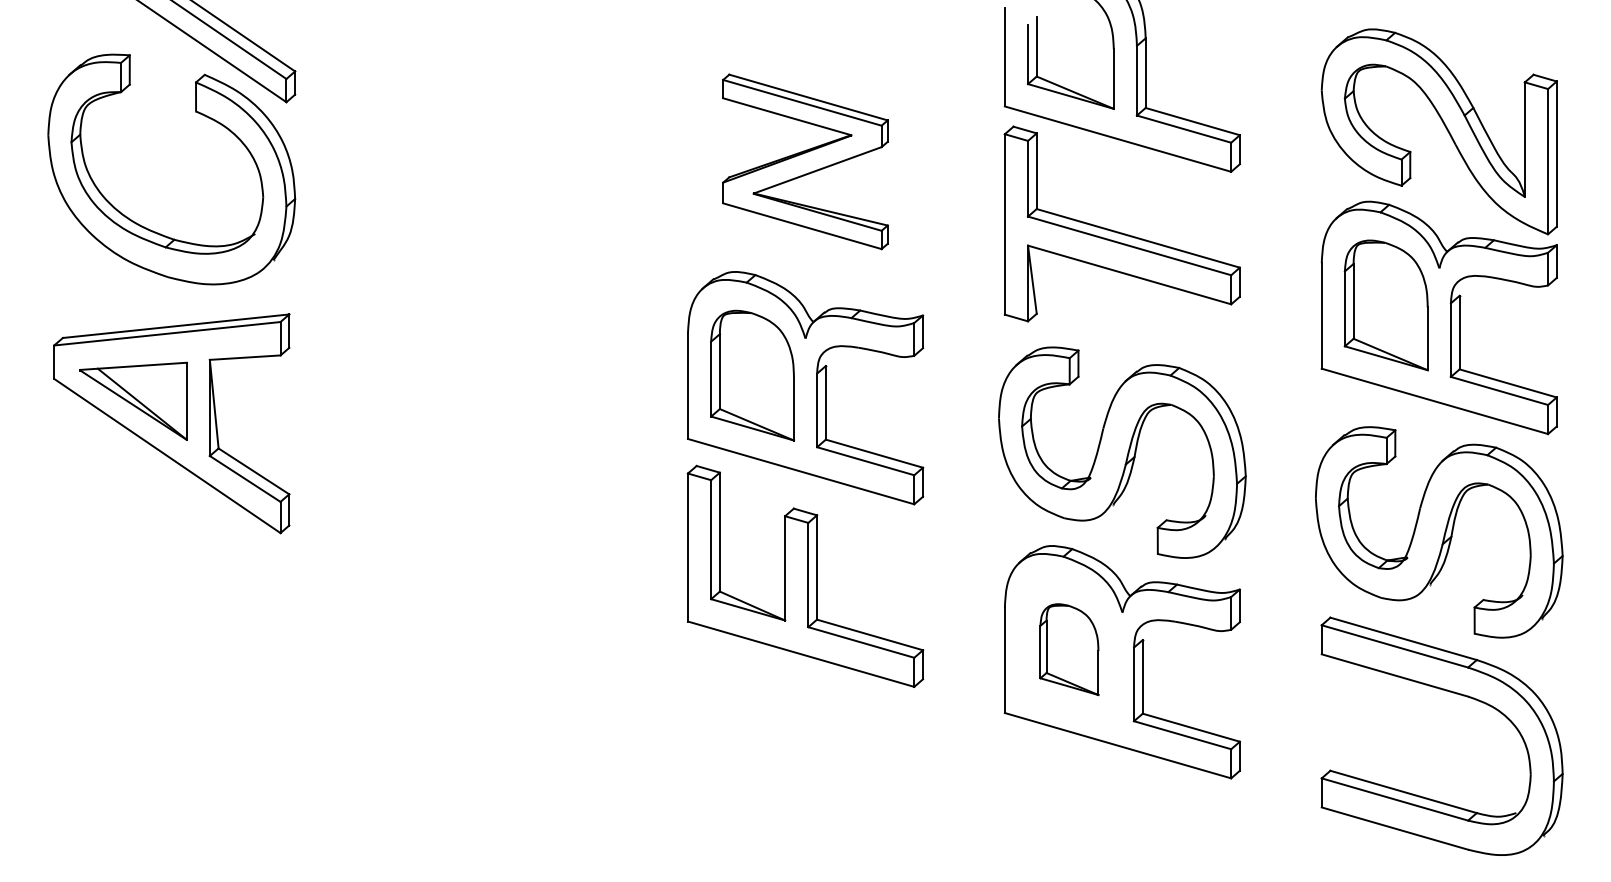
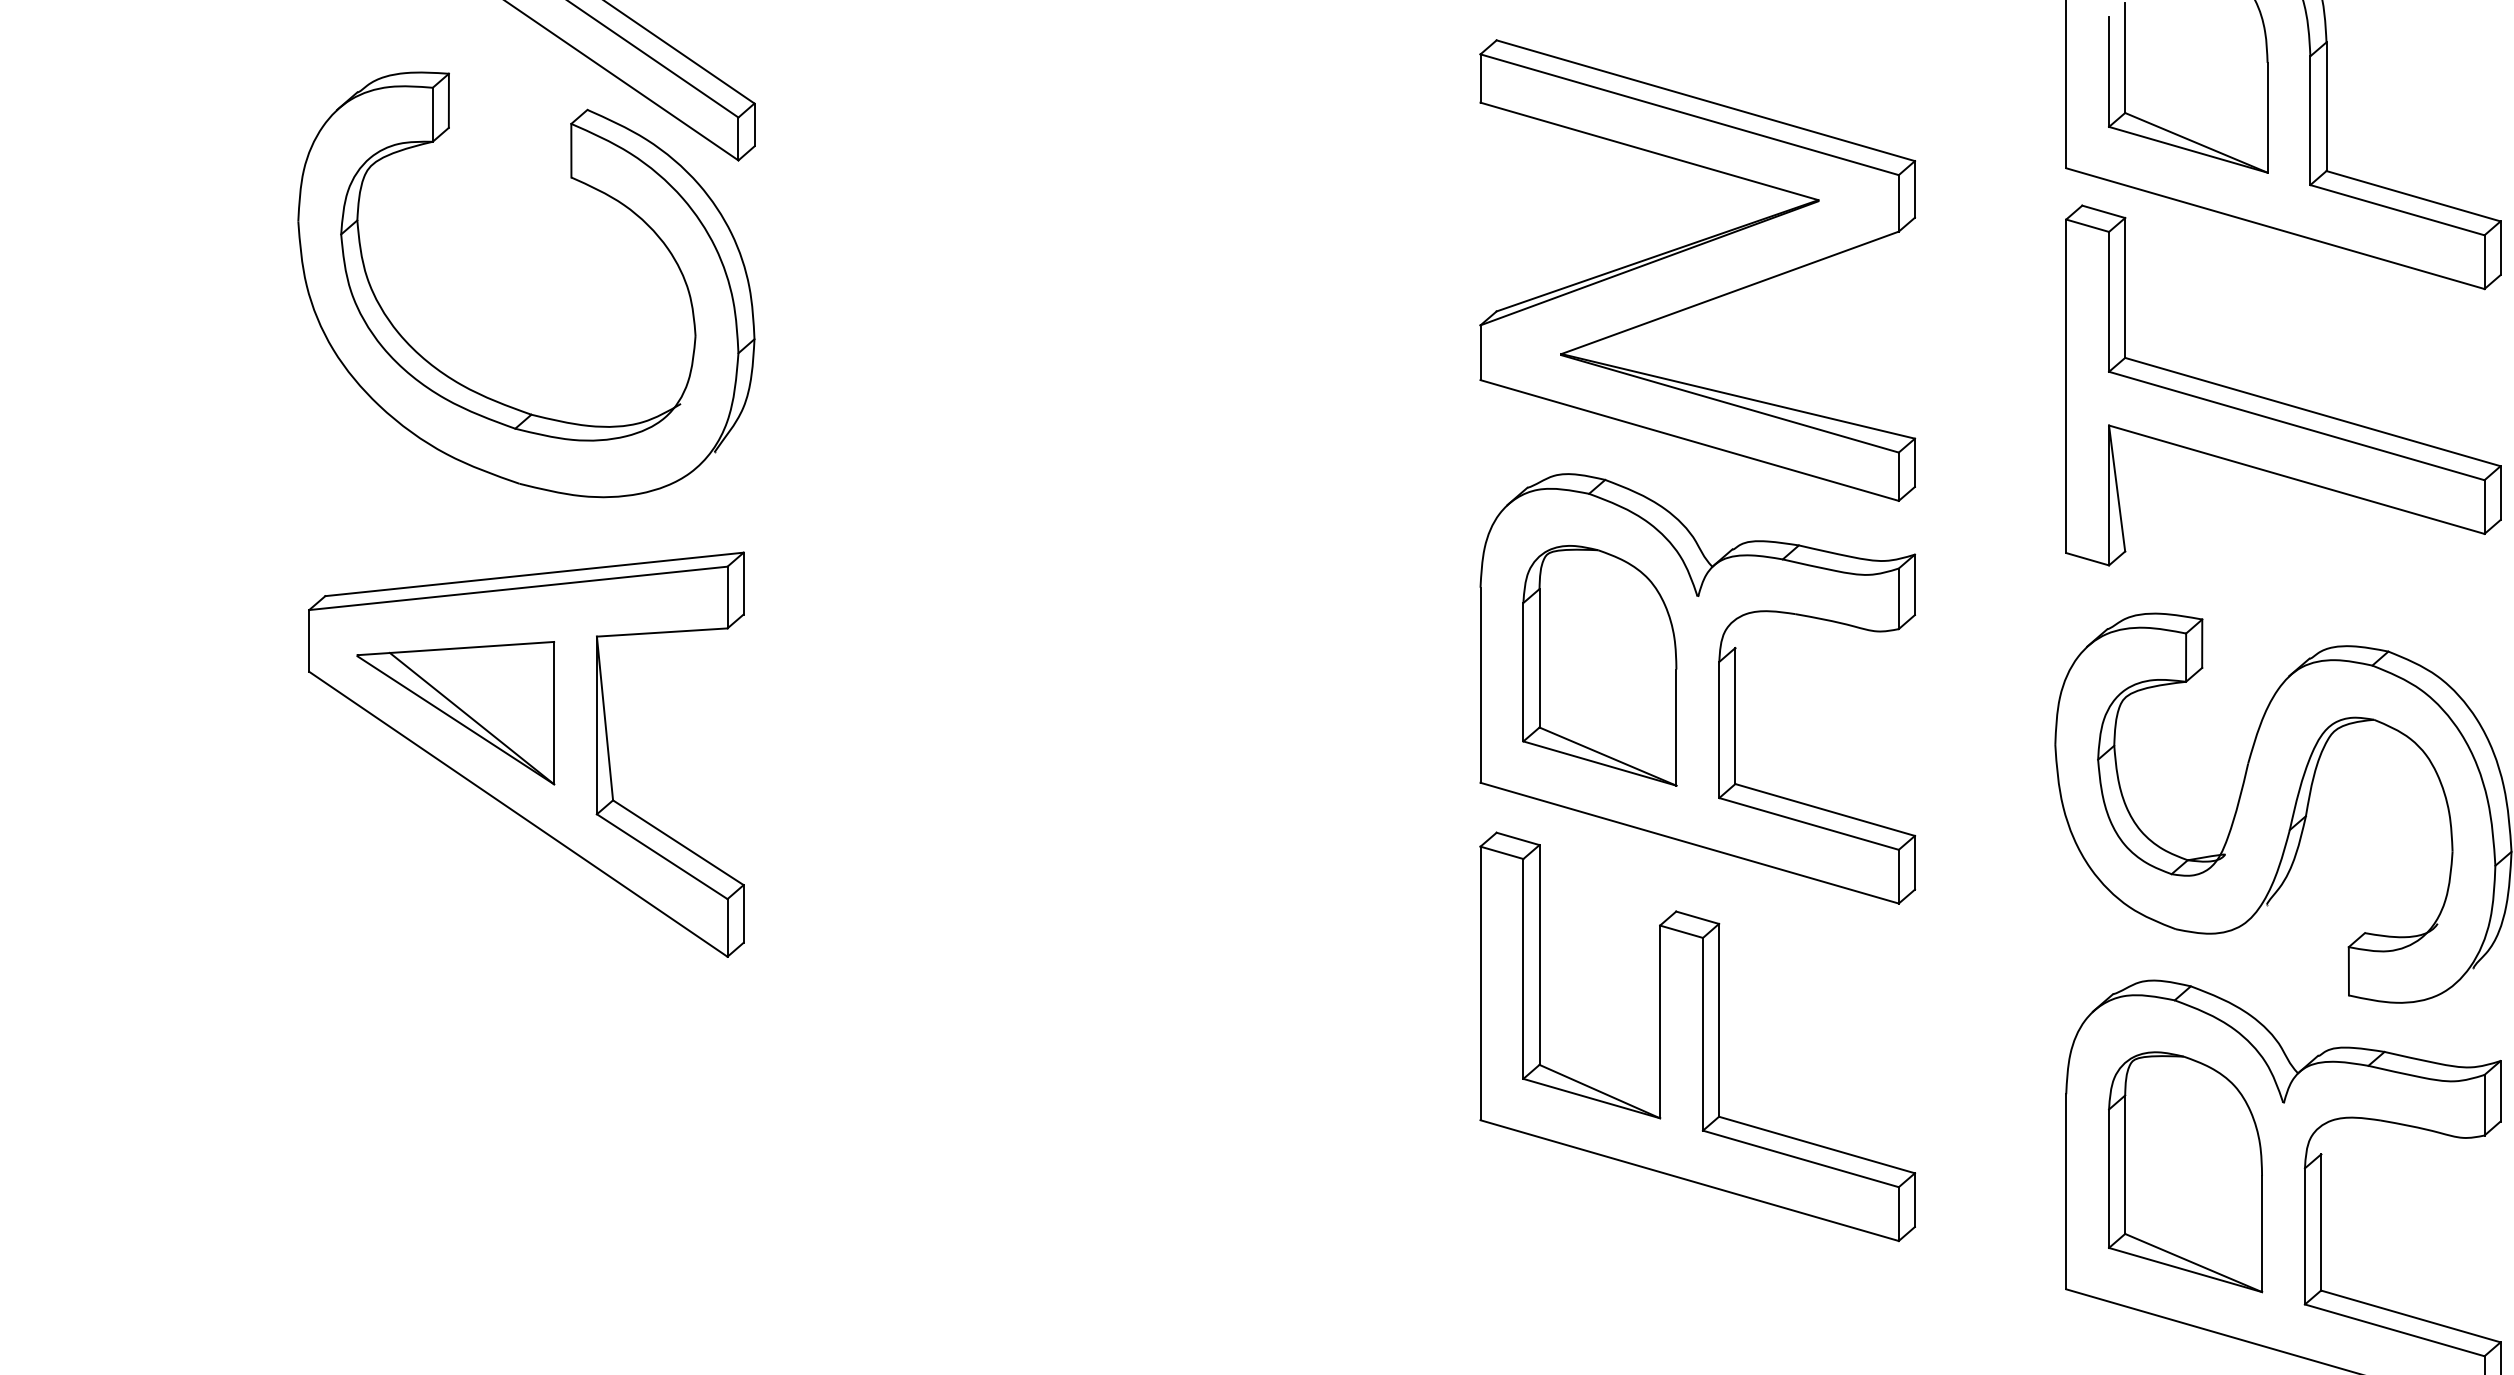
part: (805, 161) -> (1697, 269), size x1.43
part: (1069, 649) -> (2185, 1171), size x1.43

